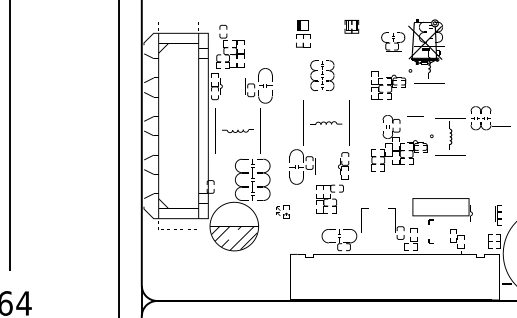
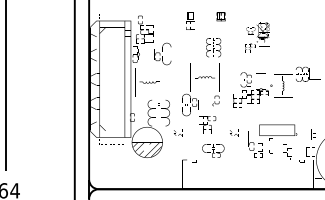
part: (408, 59) -> (256, 37), size x0.6
part: (322, 75) -> (213, 47), moved
part: (373, 210) -> (234, 132), added

